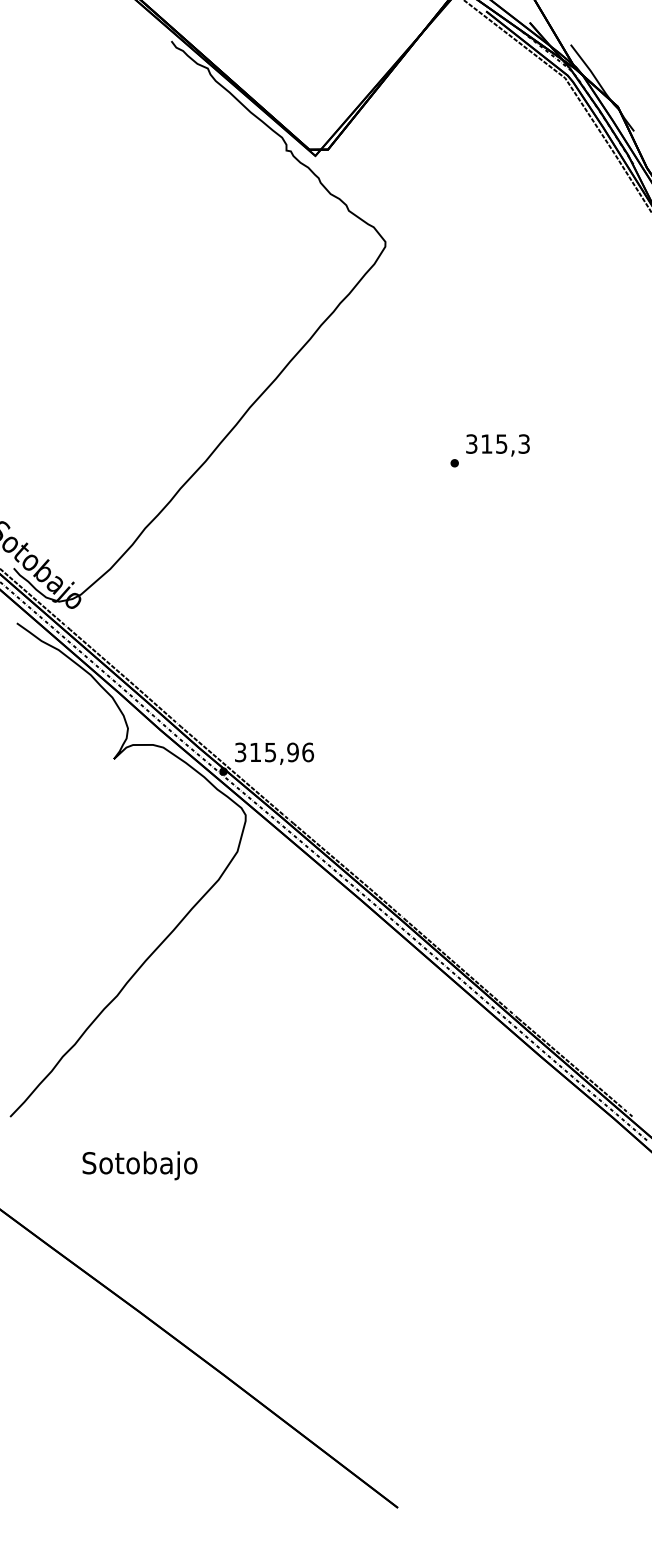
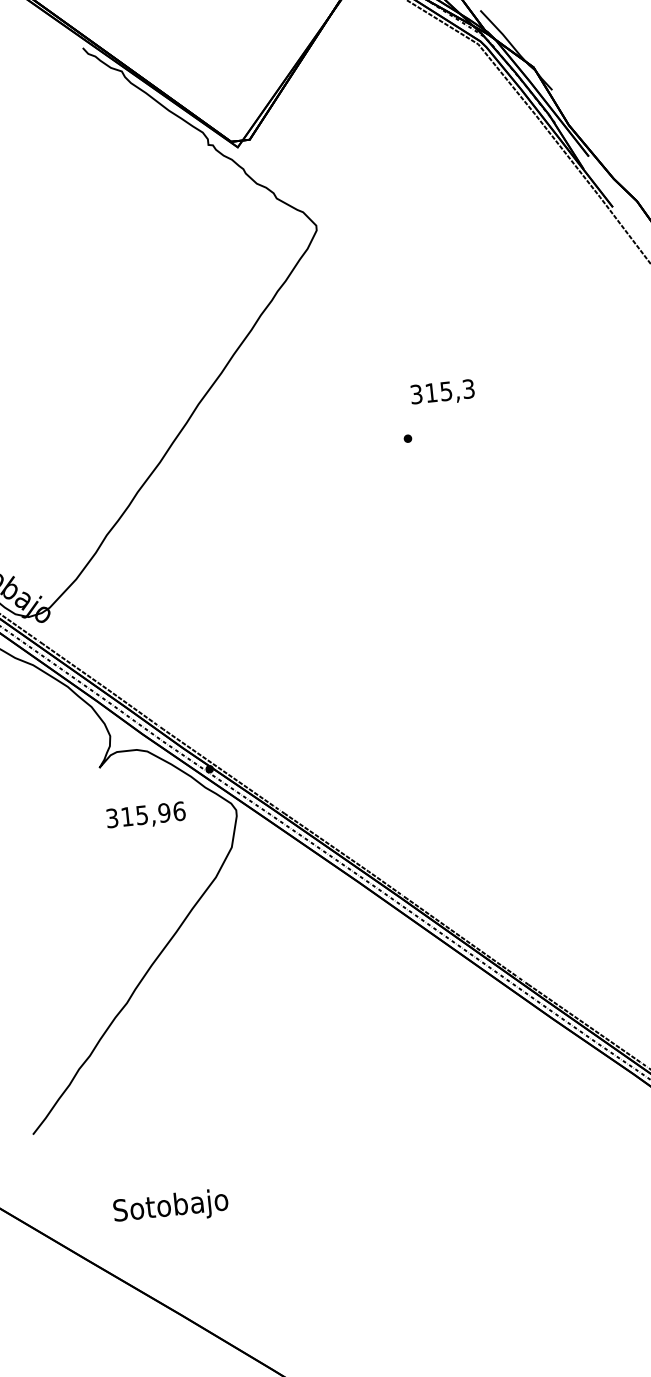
text: (497, 445) -> (442, 393), moved
text: (274, 753) -> (146, 815), moved
text: (139, 1165) -> (170, 1207), moved

